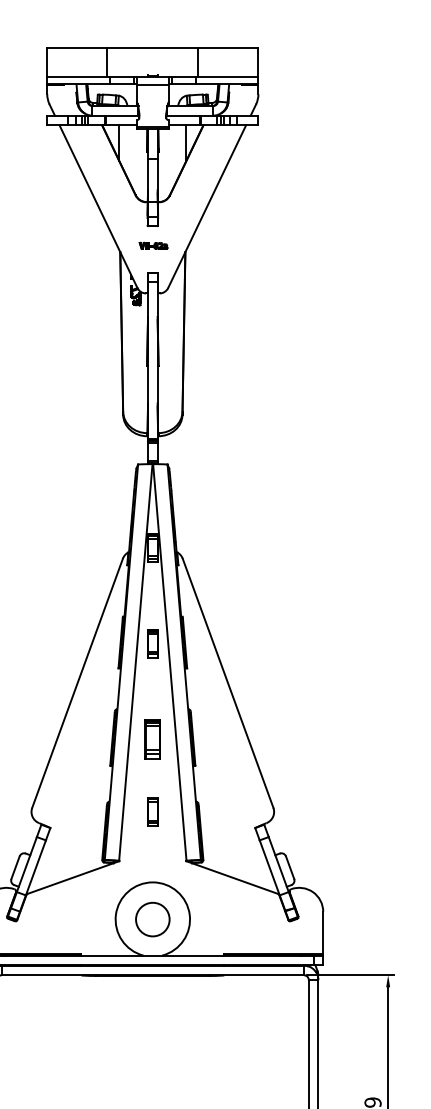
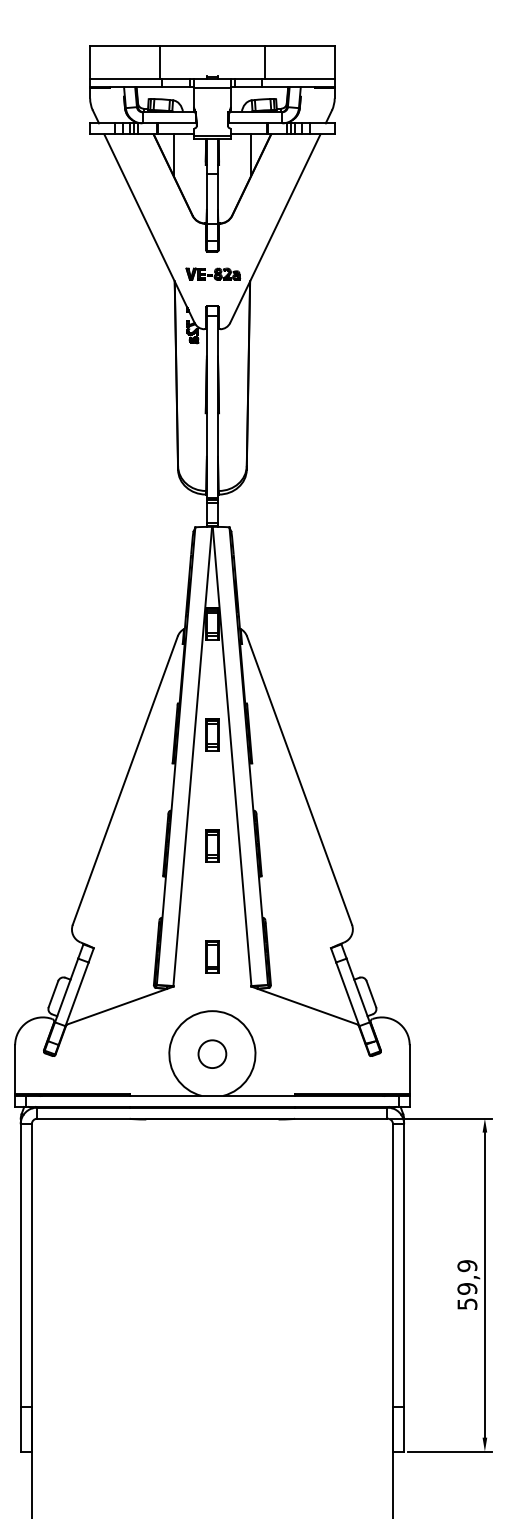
part: (153, 245) -> (213, 273), size x1.67
part: (152, 739) -> (212, 845), size x0.71
part: (152, 811) -> (212, 956), moved
circle: (152, 919) -> (212, 1054), size x0.71

